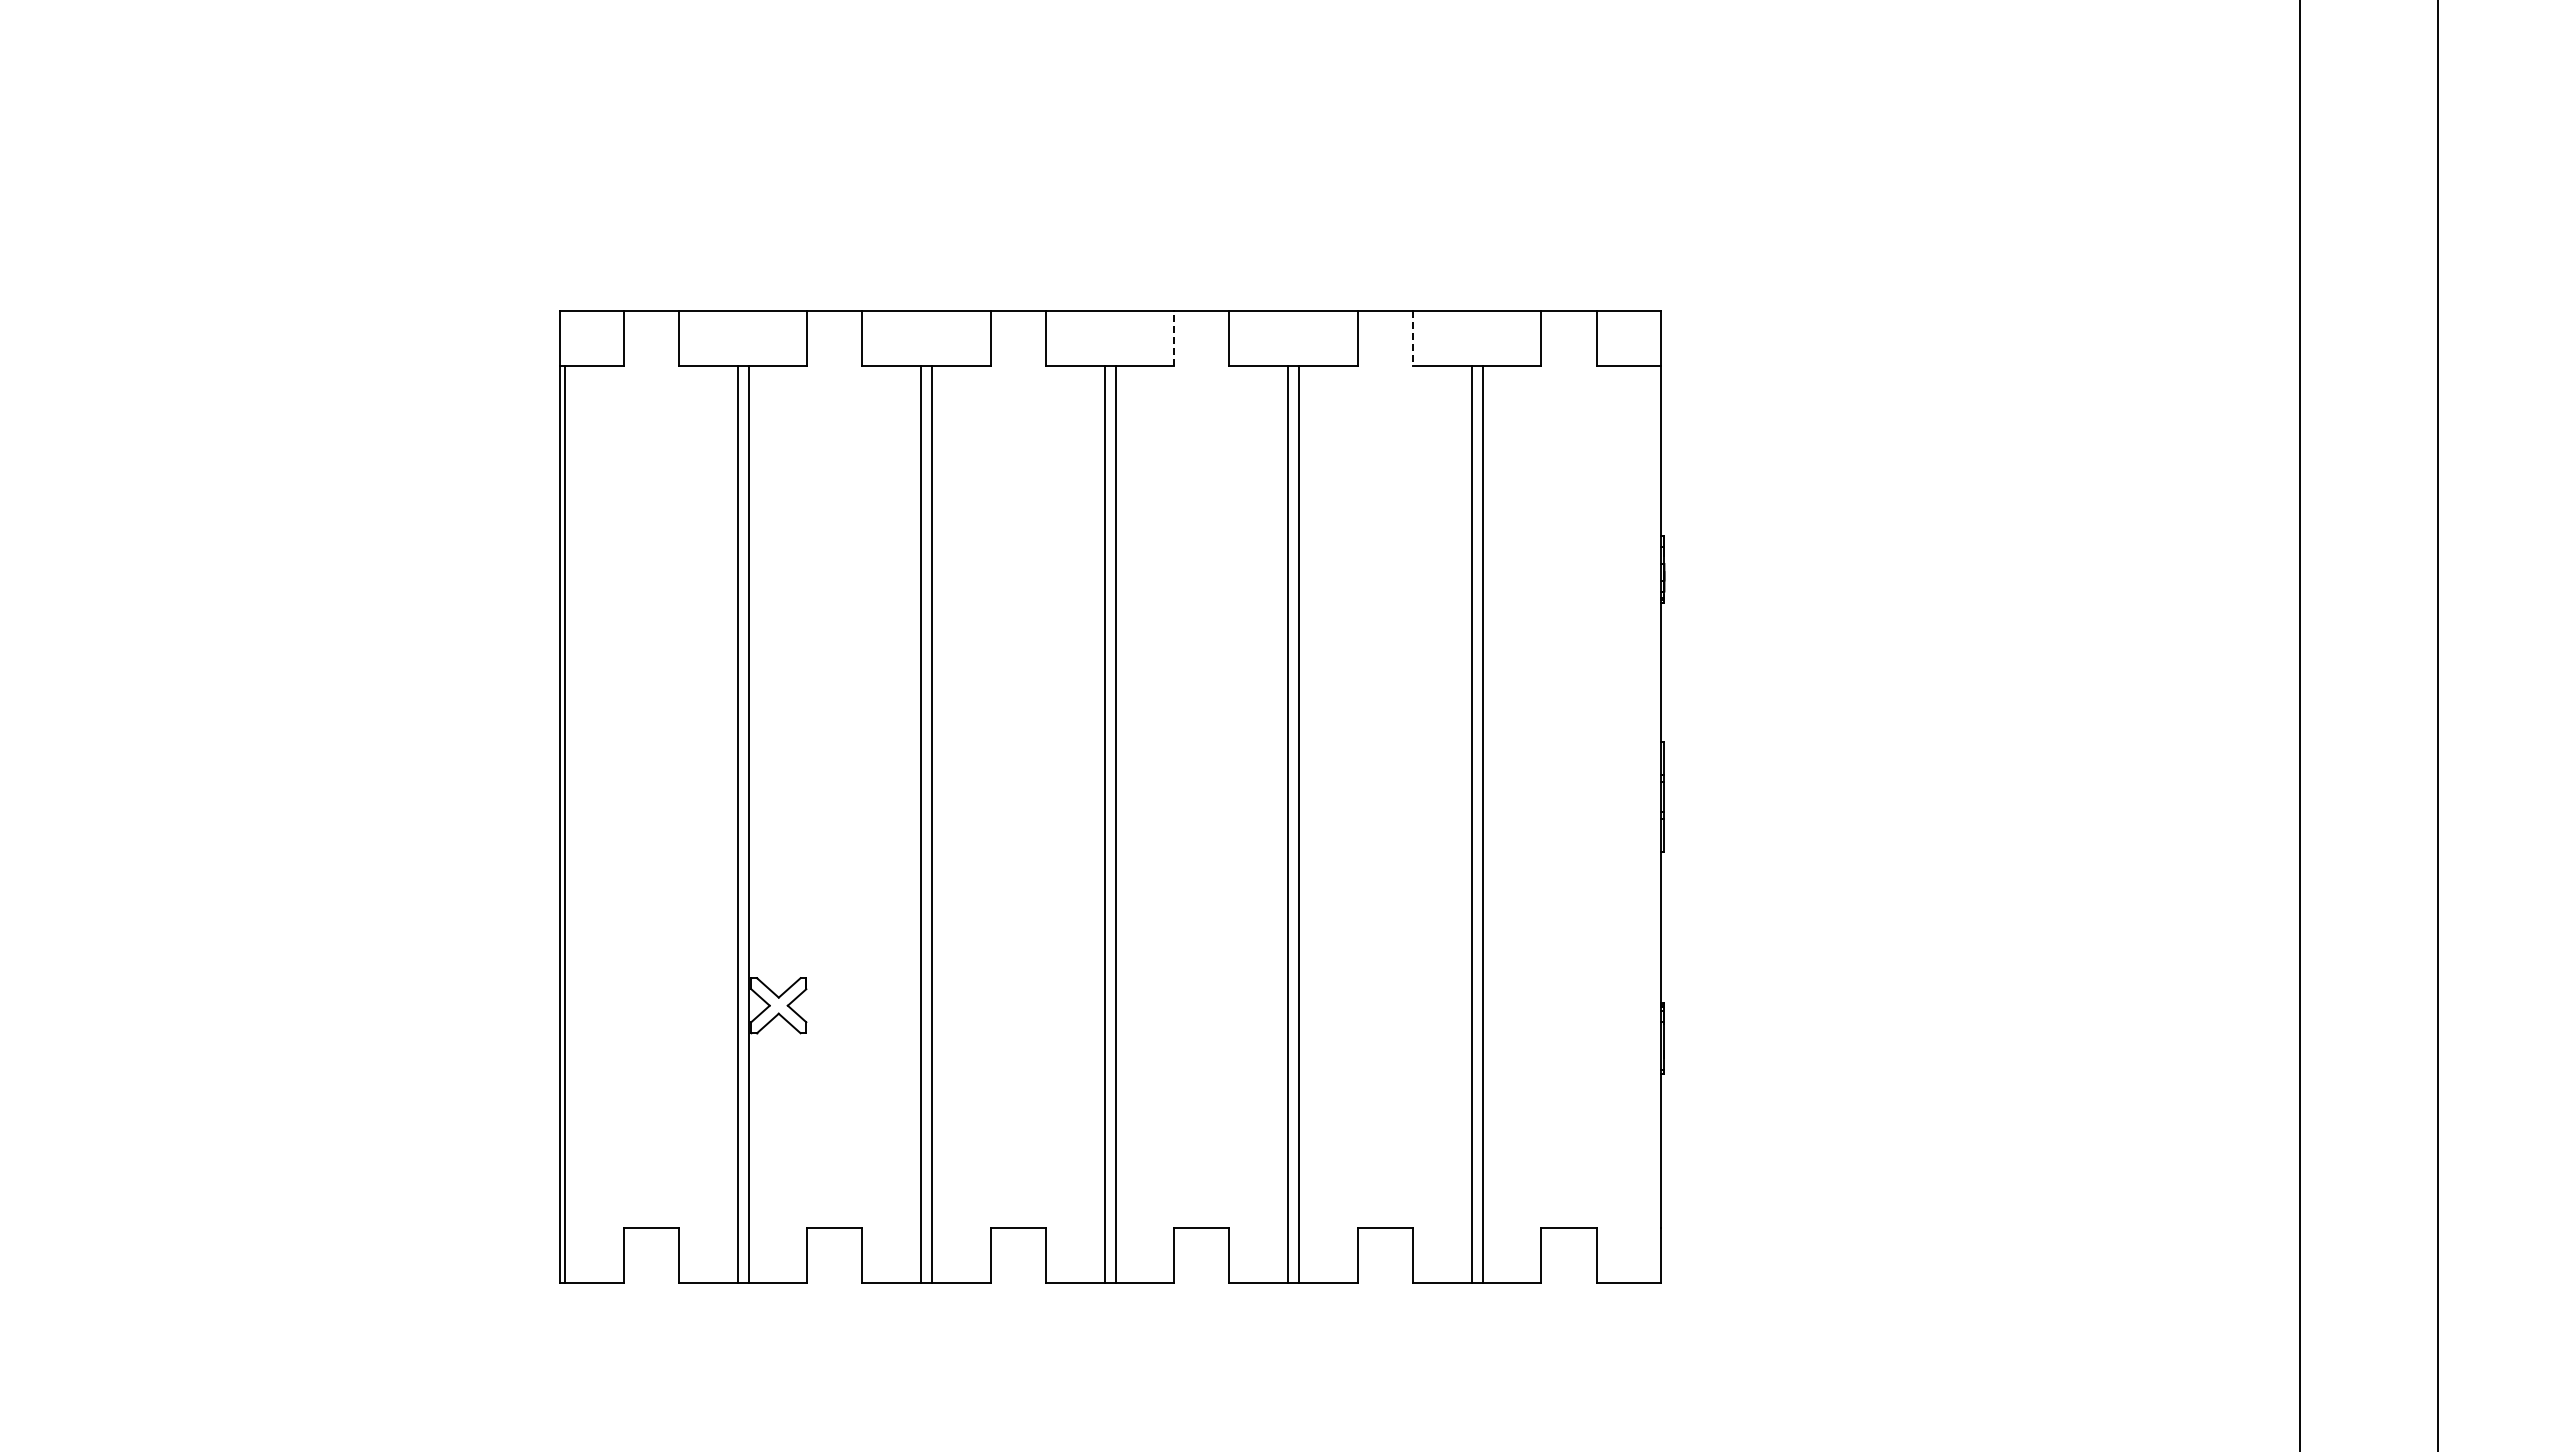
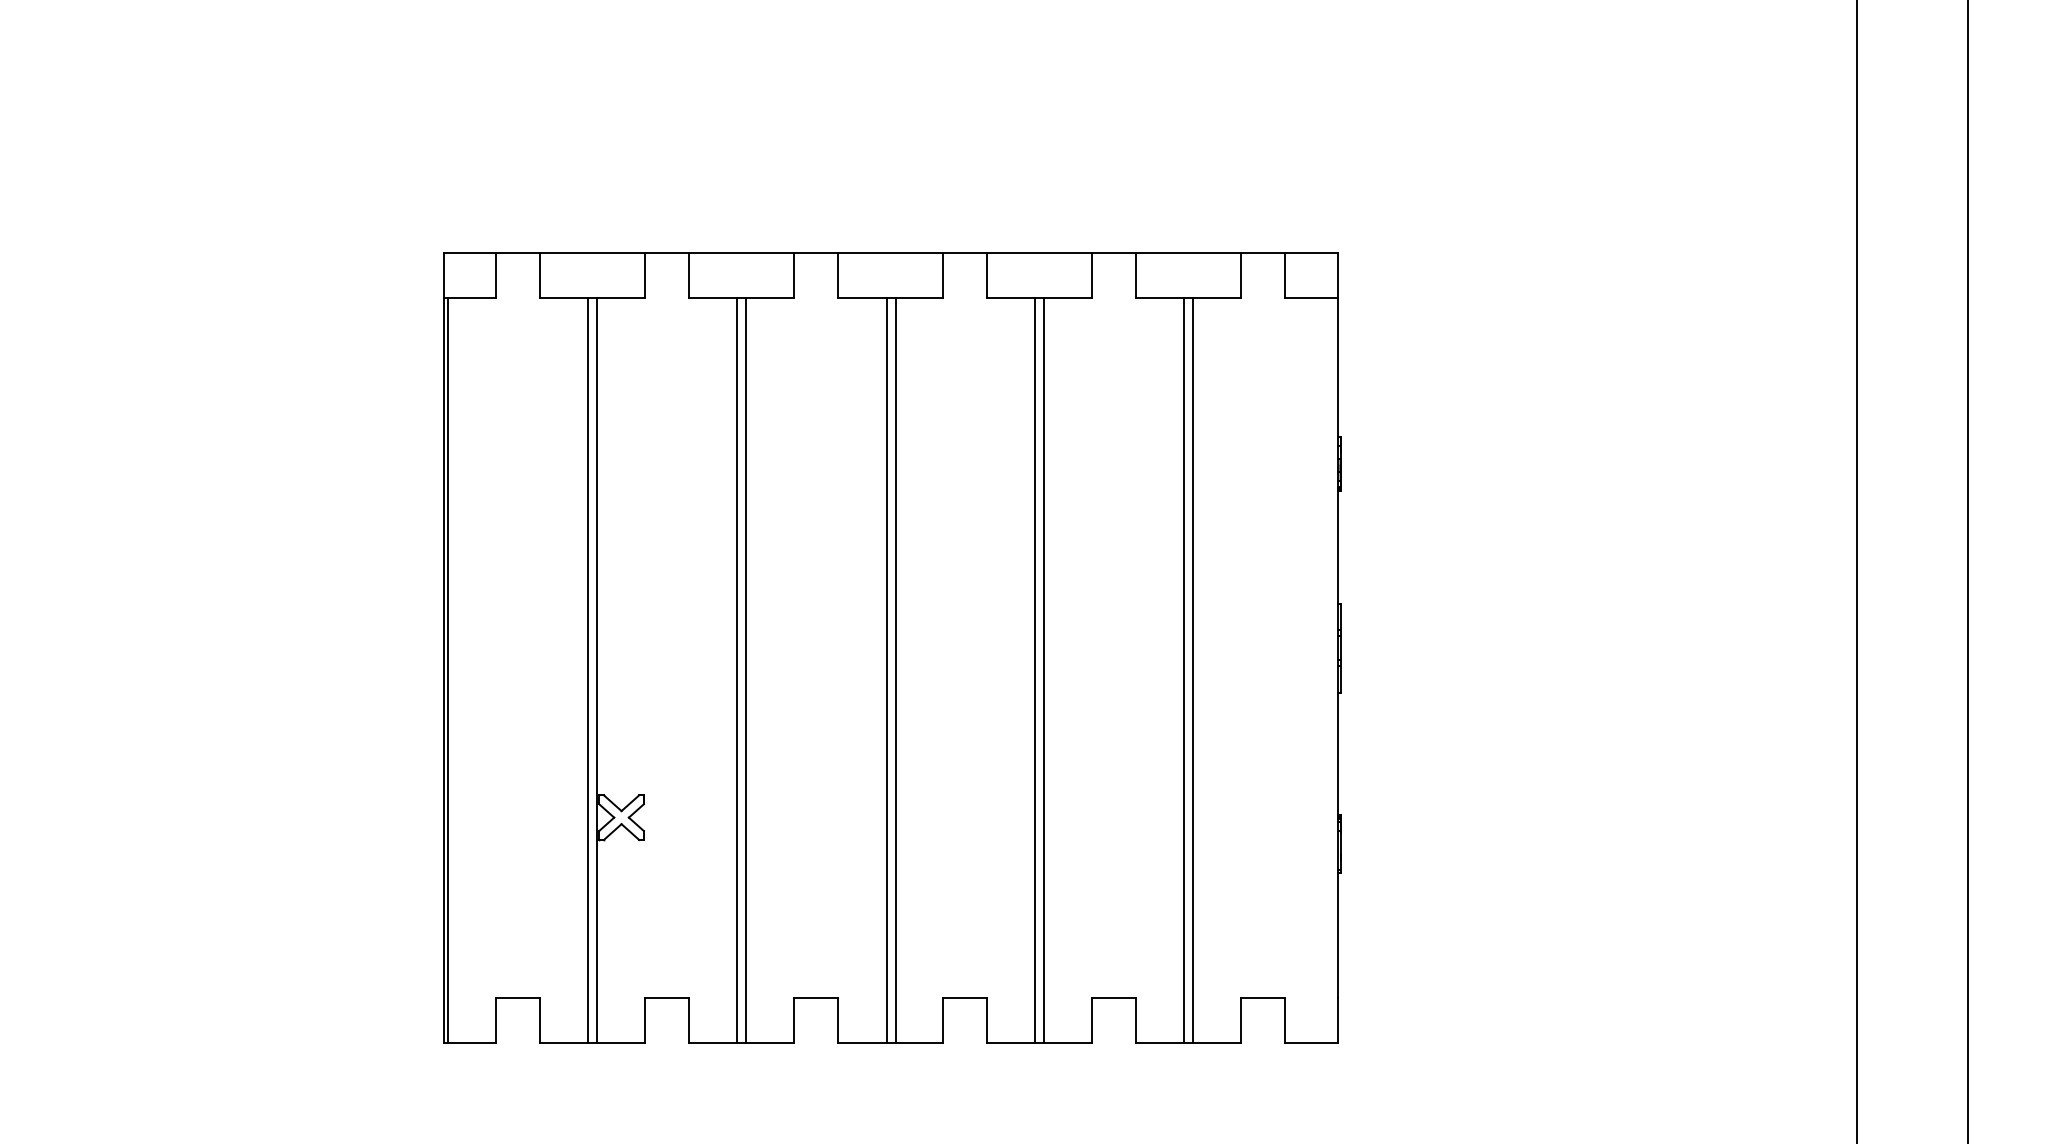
line: (1174, 338) -> (942, 275), dashed -> solid
line: (1412, 338) -> (1136, 275), dashed -> solid

